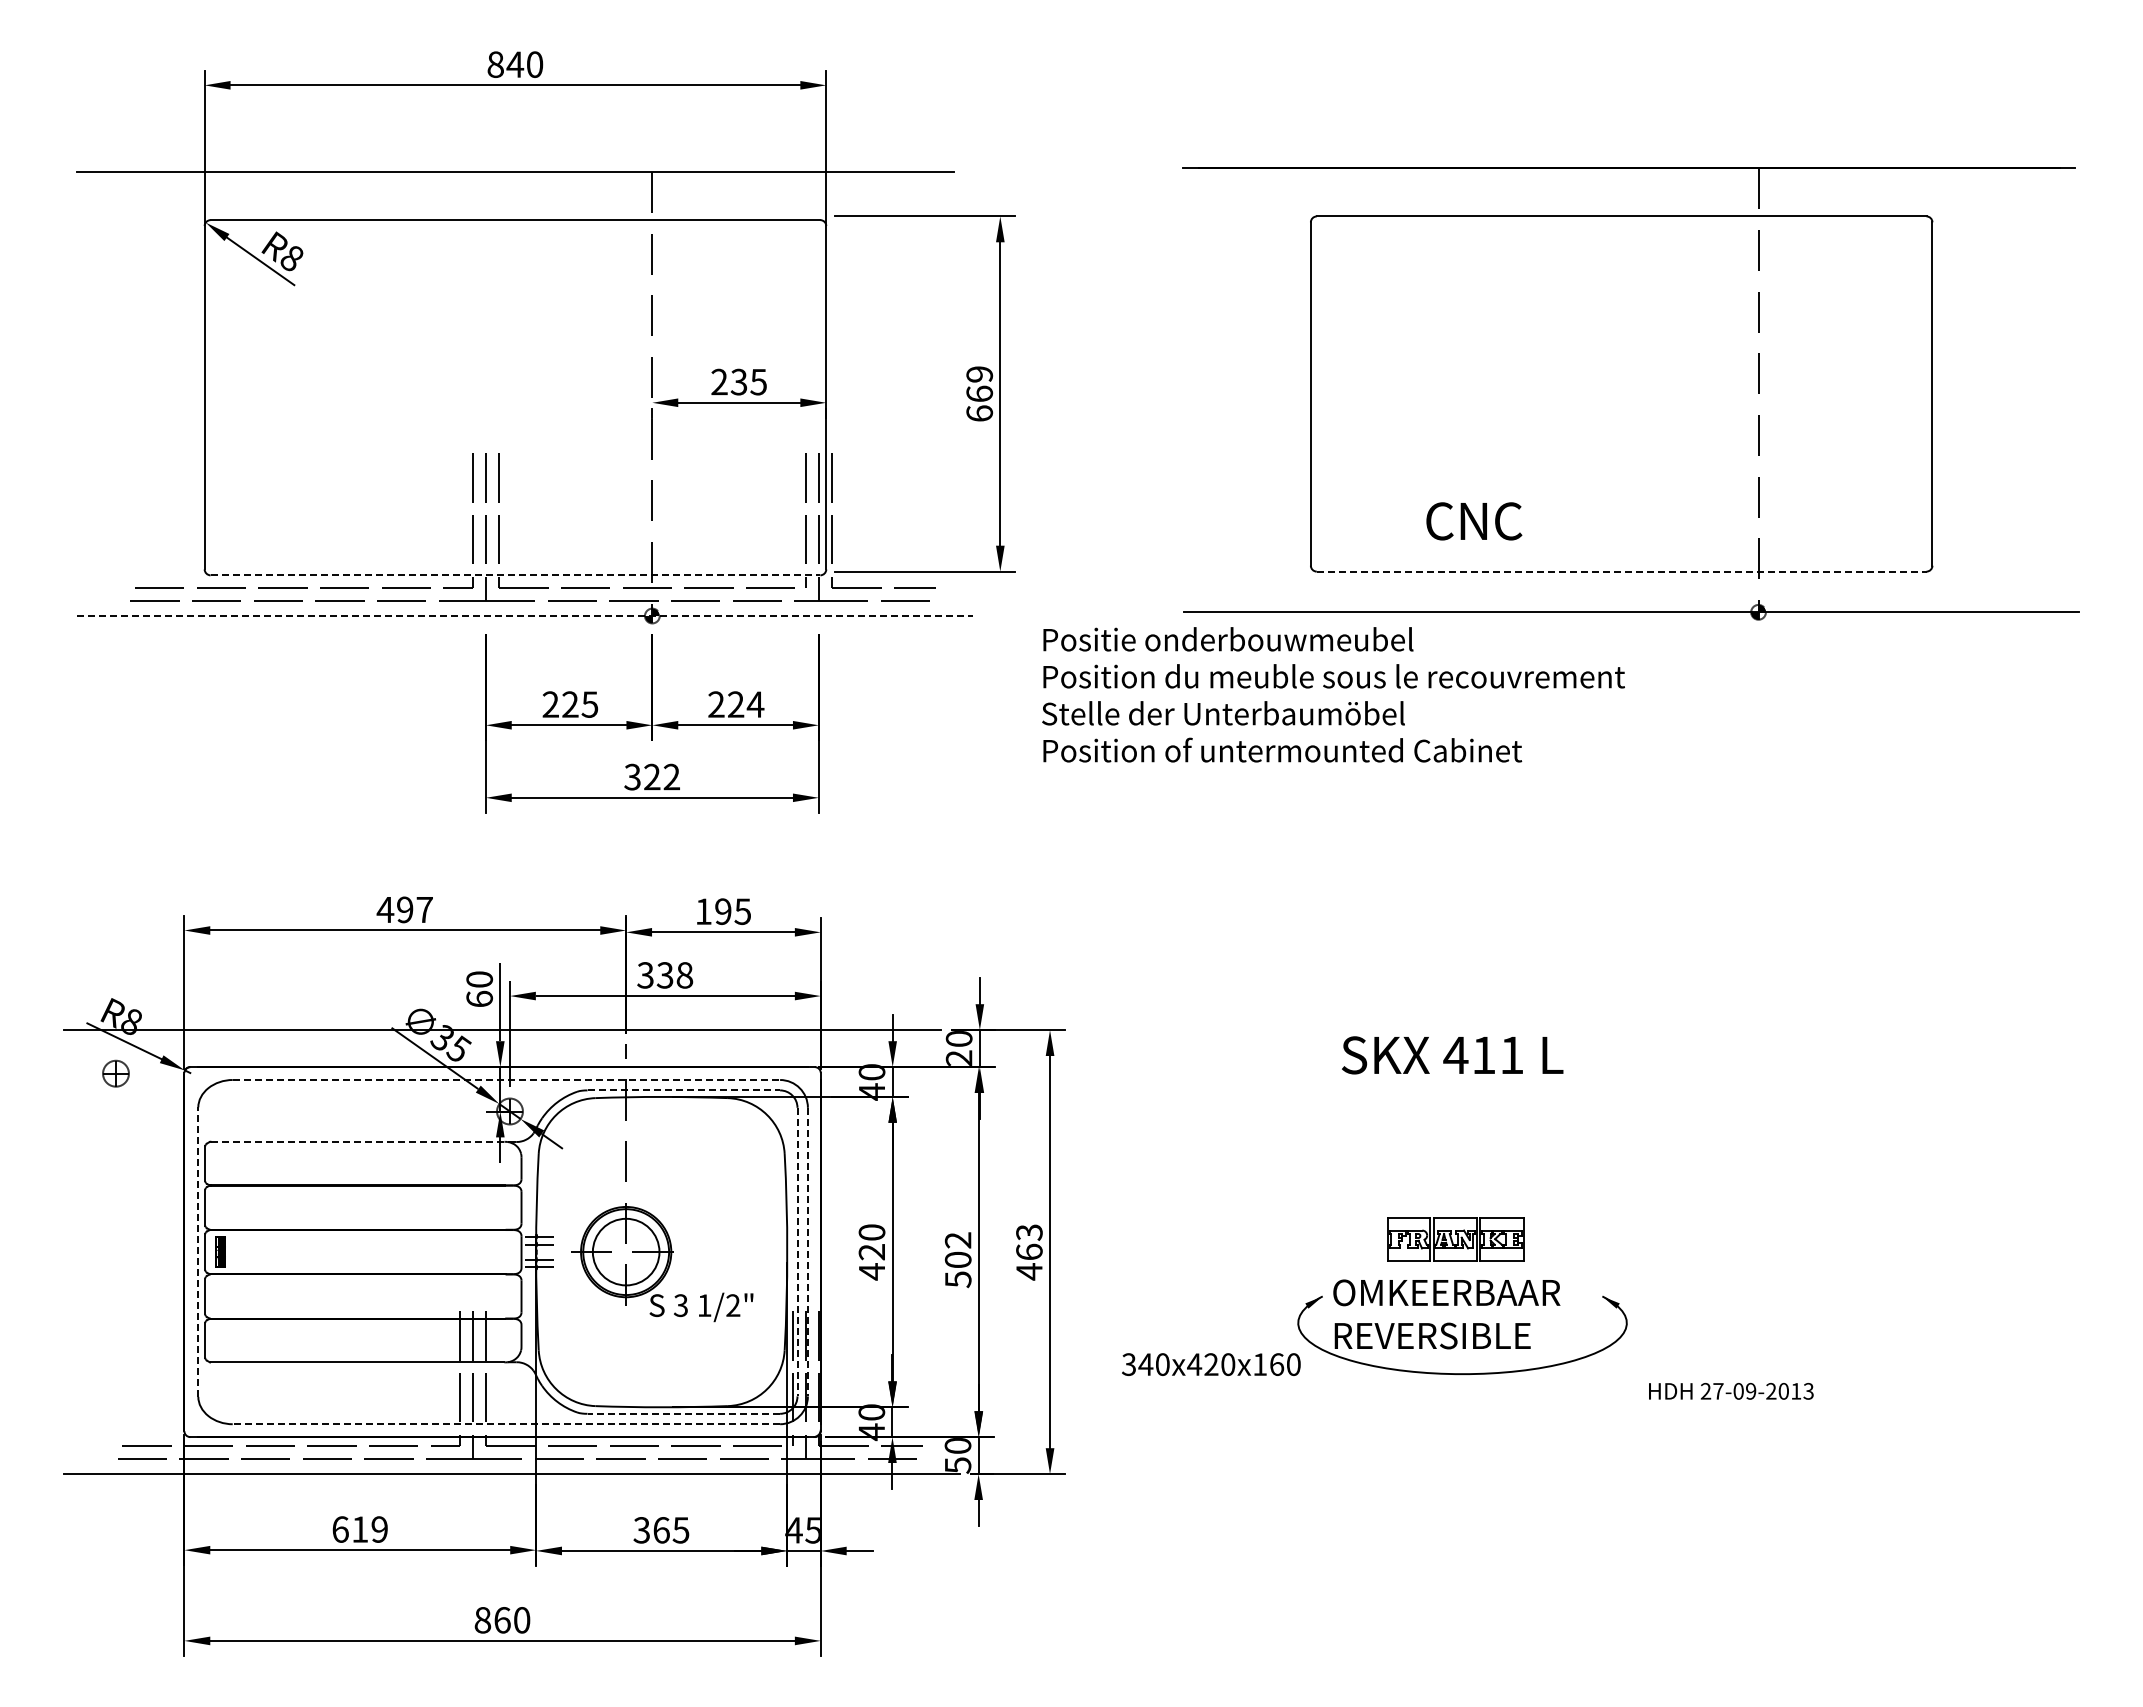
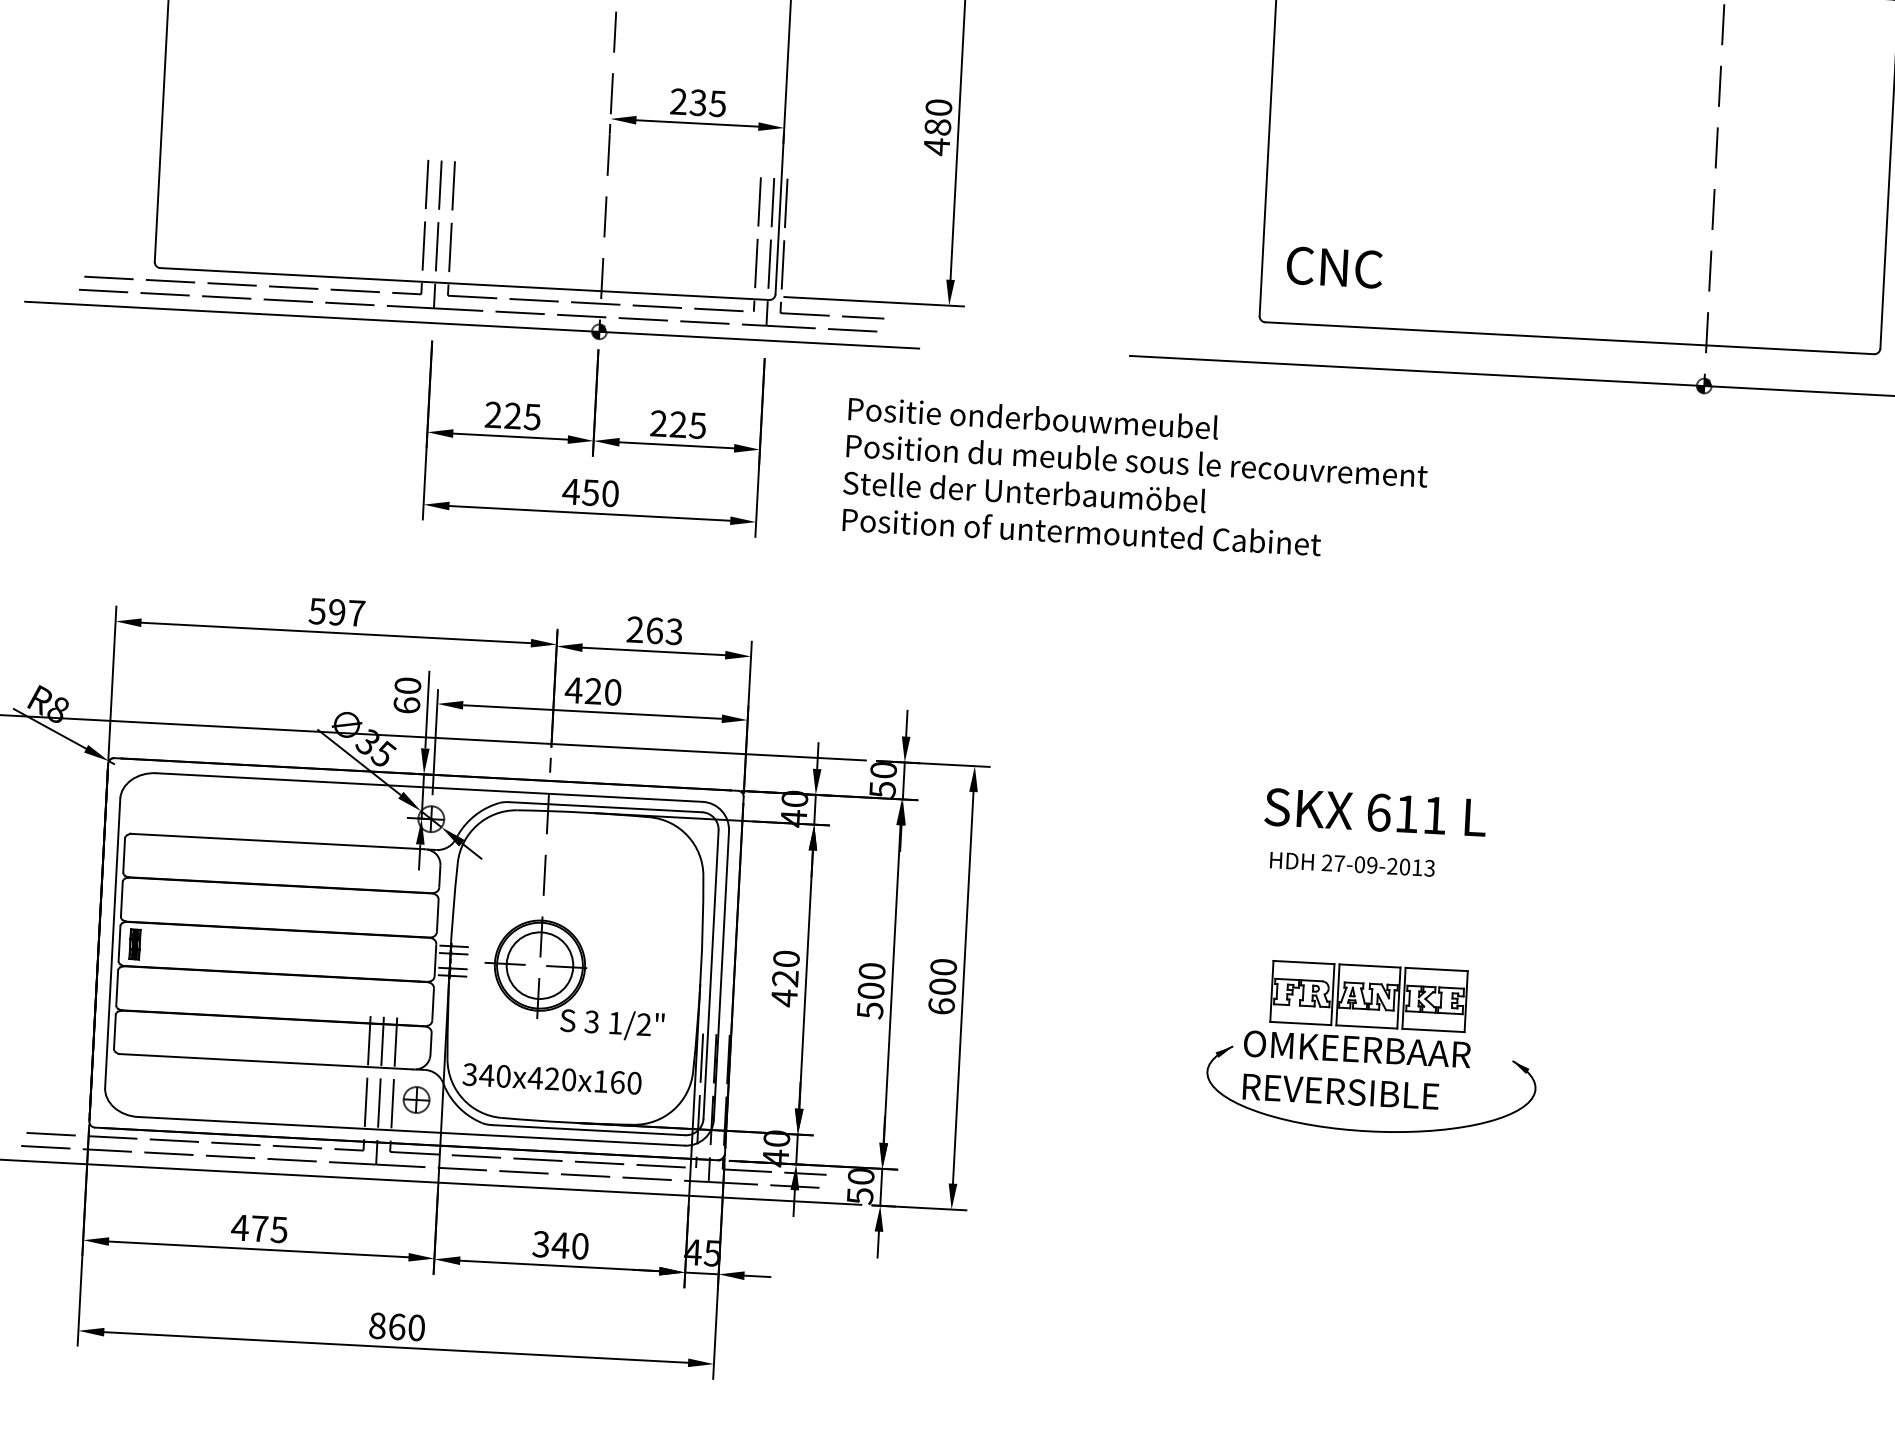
text: (979, 394) -> (937, 127), 669 -> 480
text: (1474, 521) -> (1334, 267), moved
line: (1621, 571) -> (1569, 338), dashed -> solid
line: (515, 575) -> (464, 284), dashed -> solid
line: (524, 616) -> (471, 325), dashed -> solid
text: (1333, 694) -> (1135, 478), moved
text: (755, 704) -> (697, 425), 224 -> 225
text: (651, 776) -> (590, 492), 322 -> 450
text: (385, 910) -> (317, 611), 497 -> 597
text: (722, 911) -> (653, 630), 195 -> 263
text: (664, 975) -> (592, 691), 338 -> 420
text: (1455, 1055) -> (1378, 812), 411 -> 611
text: (958, 1057) -> (882, 788), 20 -> 50
part: (115, 1073) -> (416, 1099), moved
line: (506, 1080) -> (429, 788), dashed -> solid
line: (684, 1090) -> (606, 807), dashed -> solid
line: (357, 1141) -> (277, 841), dashed -> solid
part: (1455, 1239) -> (1368, 996), size x1.43
text: (958, 1240) -> (872, 971), 502 -> 500
line: (198, 1252) -> (112, 943), dashed -> solid
line: (797, 1252) -> (711, 975), dashed -> solid
line: (807, 1252) -> (721, 975), dashed -> solid
text: (1029, 1252) -> (942, 987), 463 -> 600
text: (1211, 1364) -> (552, 1078), moved
text: (1731, 1391) -> (1352, 864), moved
line: (683, 1413) -> (588, 1129), dashed -> solid
line: (506, 1424) -> (411, 1131), dashed -> solid
text: (359, 1529) -> (259, 1228), 619 -> 475
text: (670, 1530) -> (569, 1246), 365 -> 340

